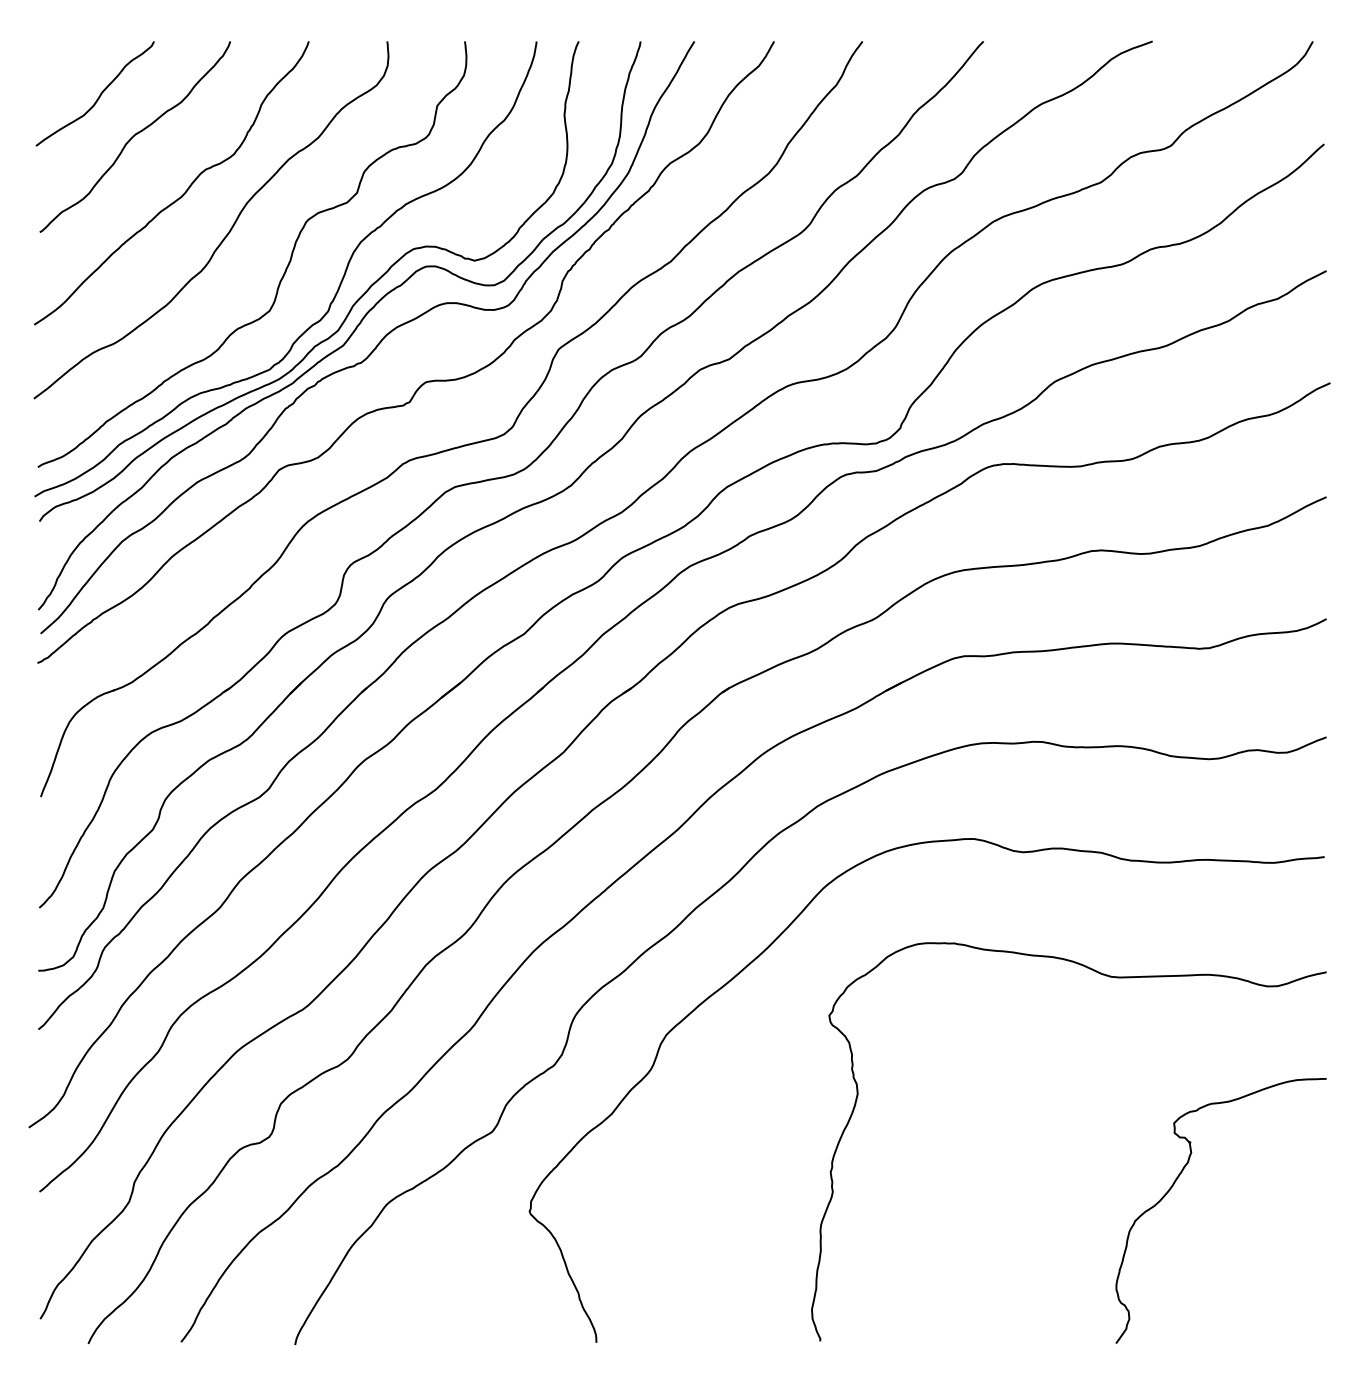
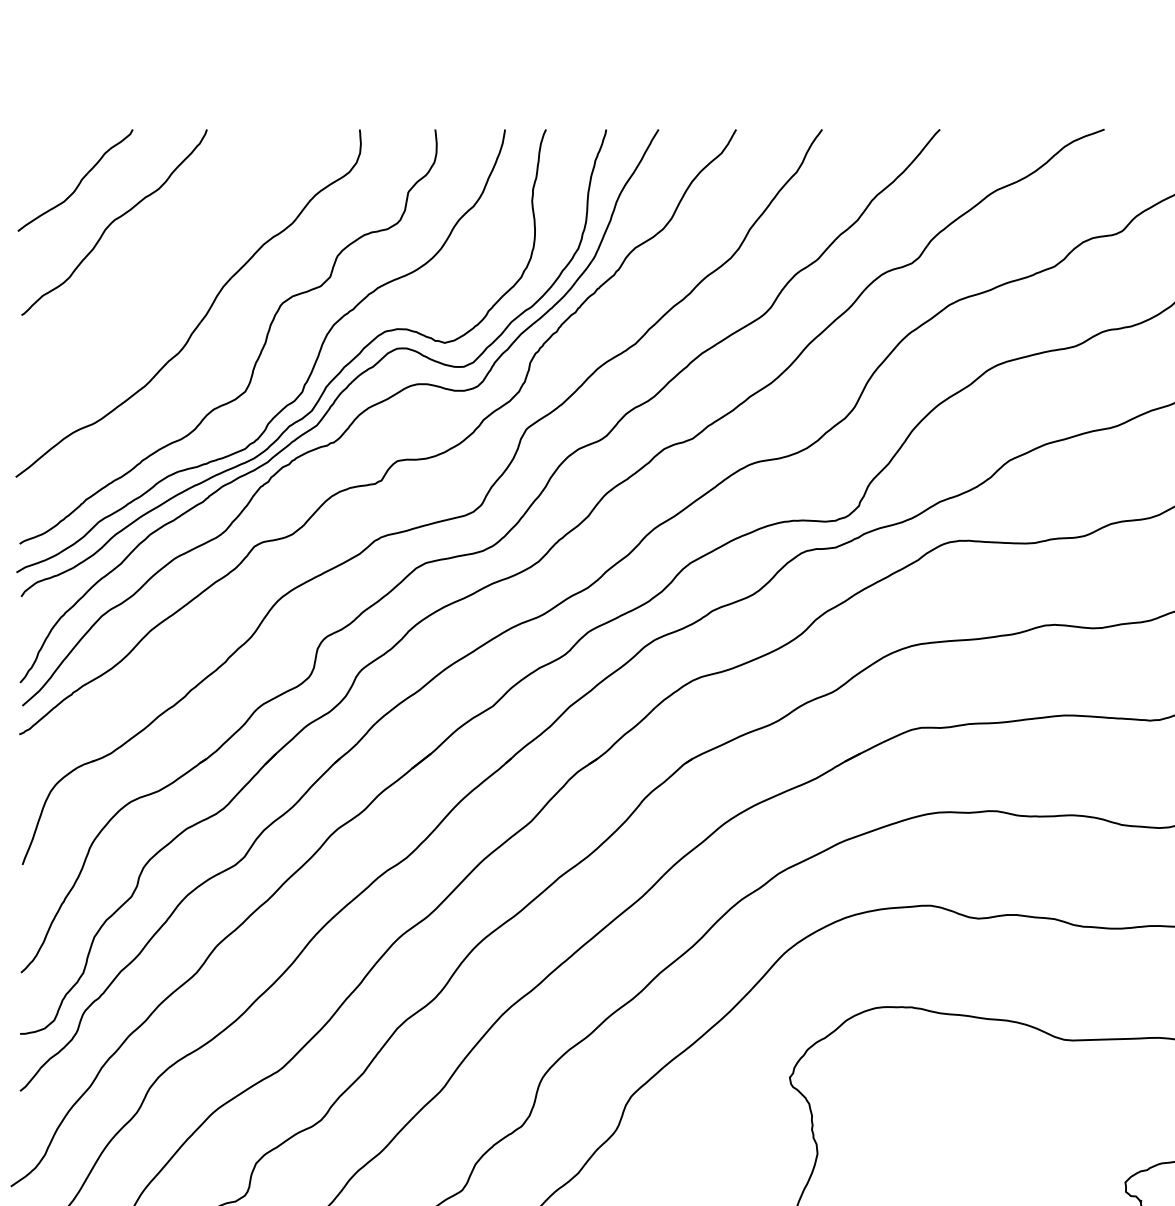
curve: (182, 194) -> (160, 278), removed

